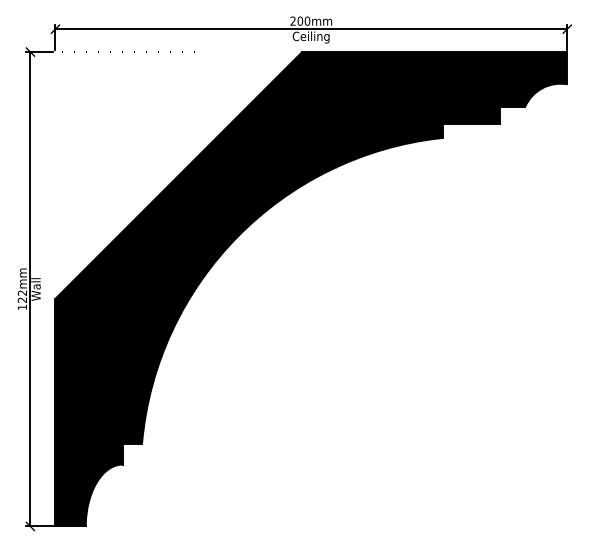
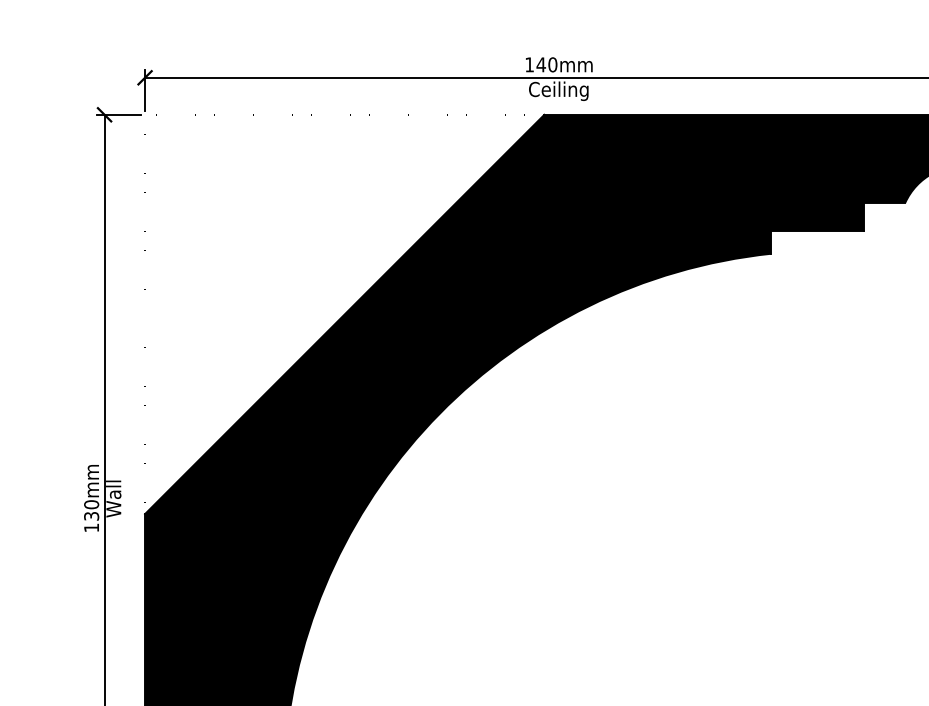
text: (296, 20) -> (535, 63), 200mm -> 140mm
text: (22, 296) -> (91, 510), 122mm -> 130mm

